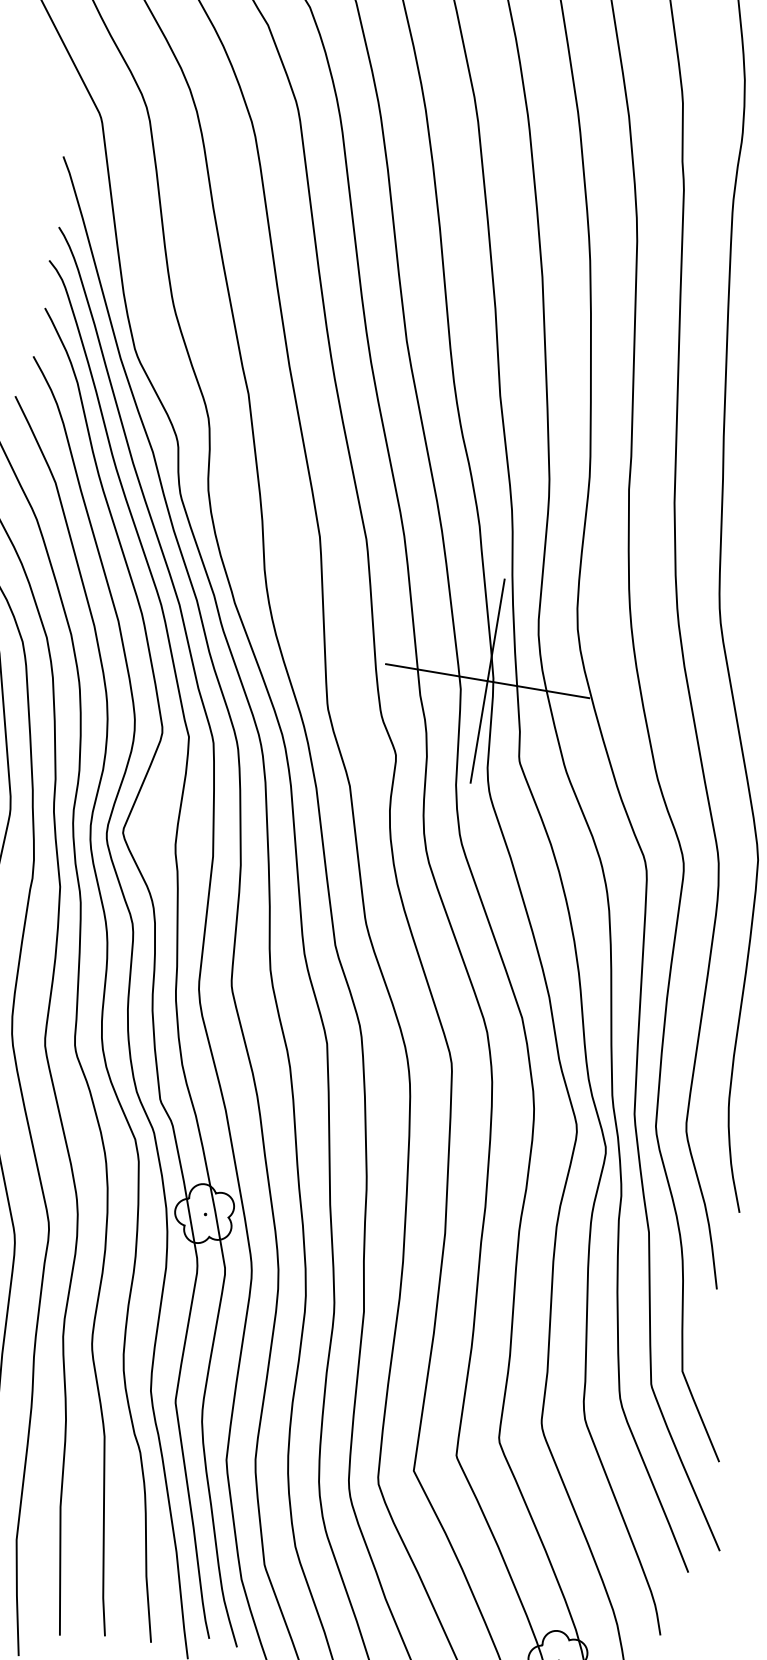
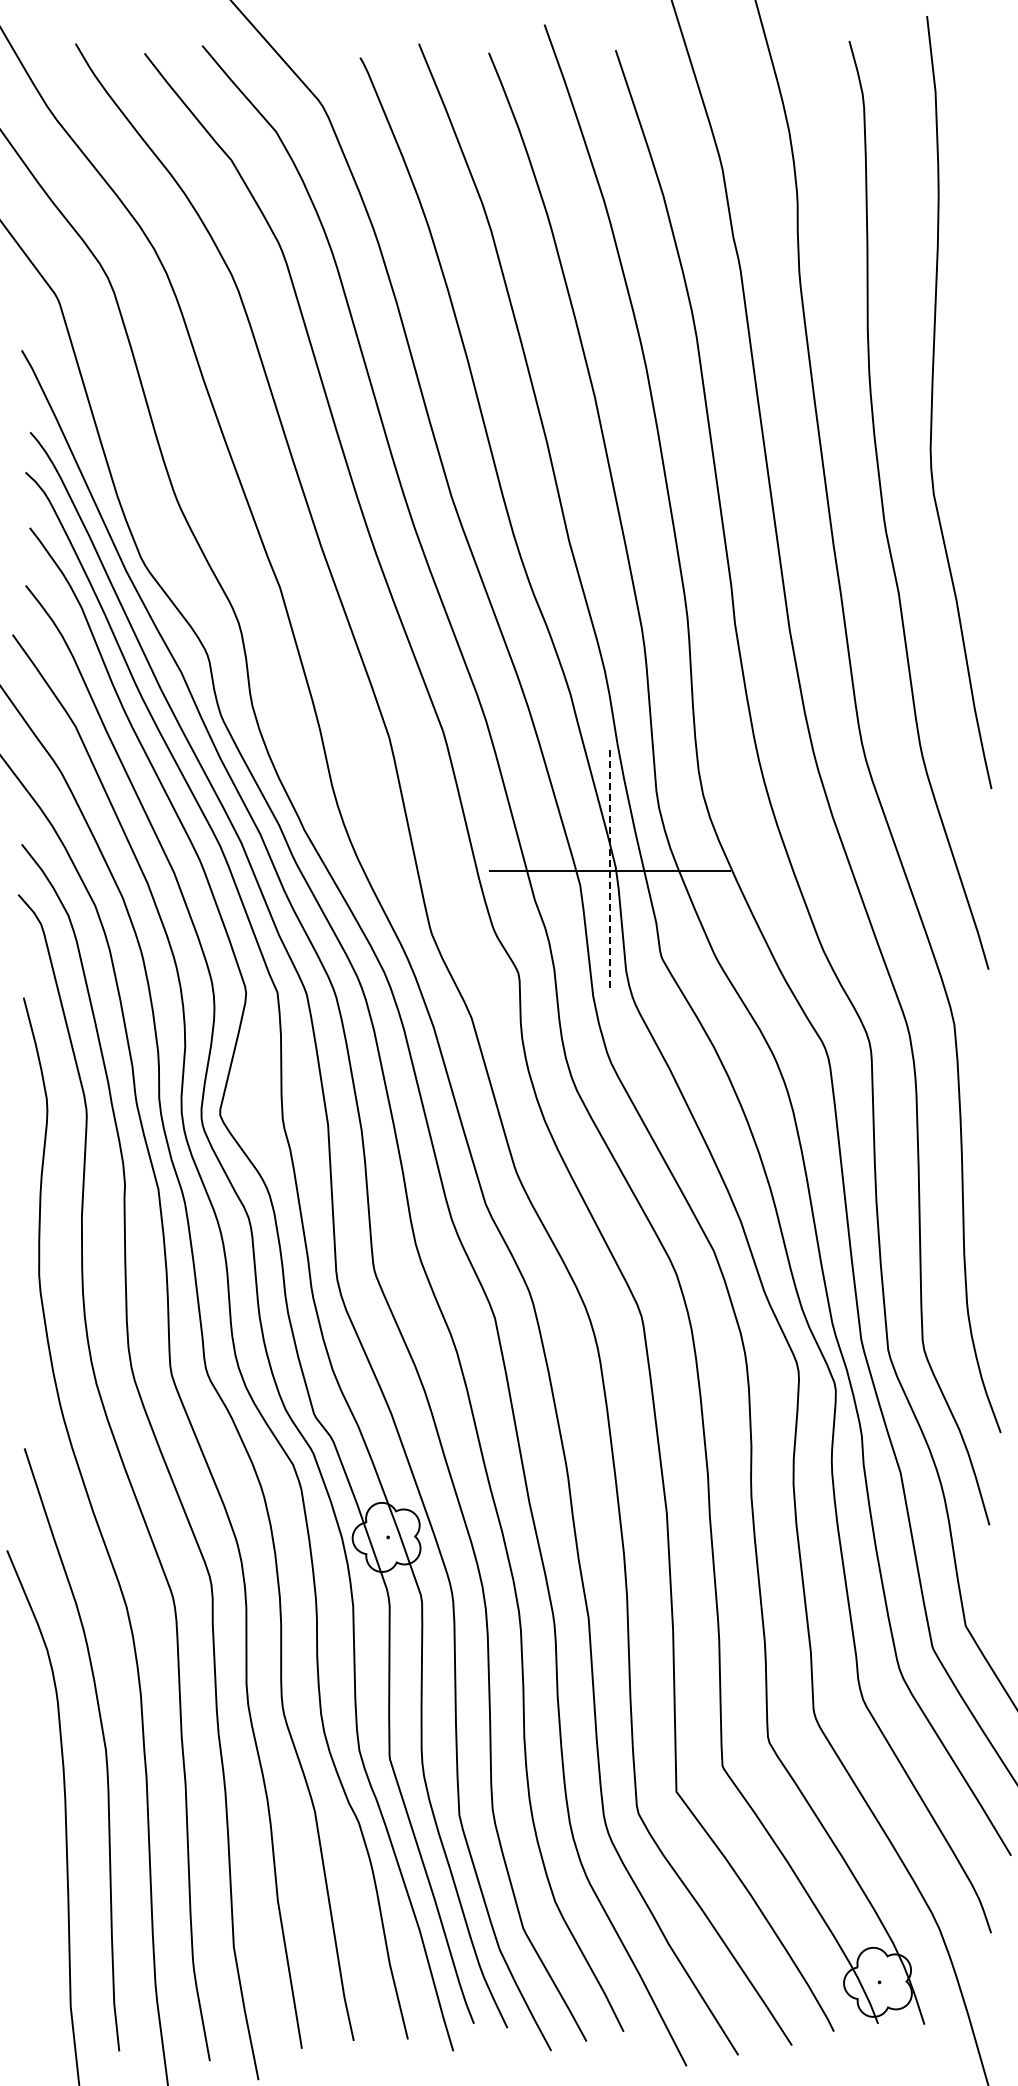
line: (487, 681) -> (609, 871), solid -> dashed

